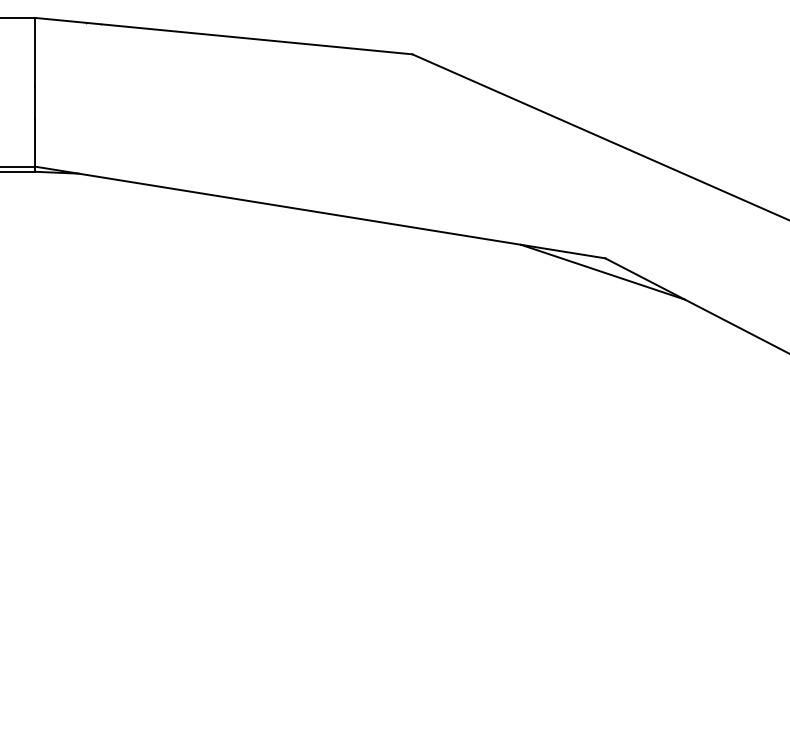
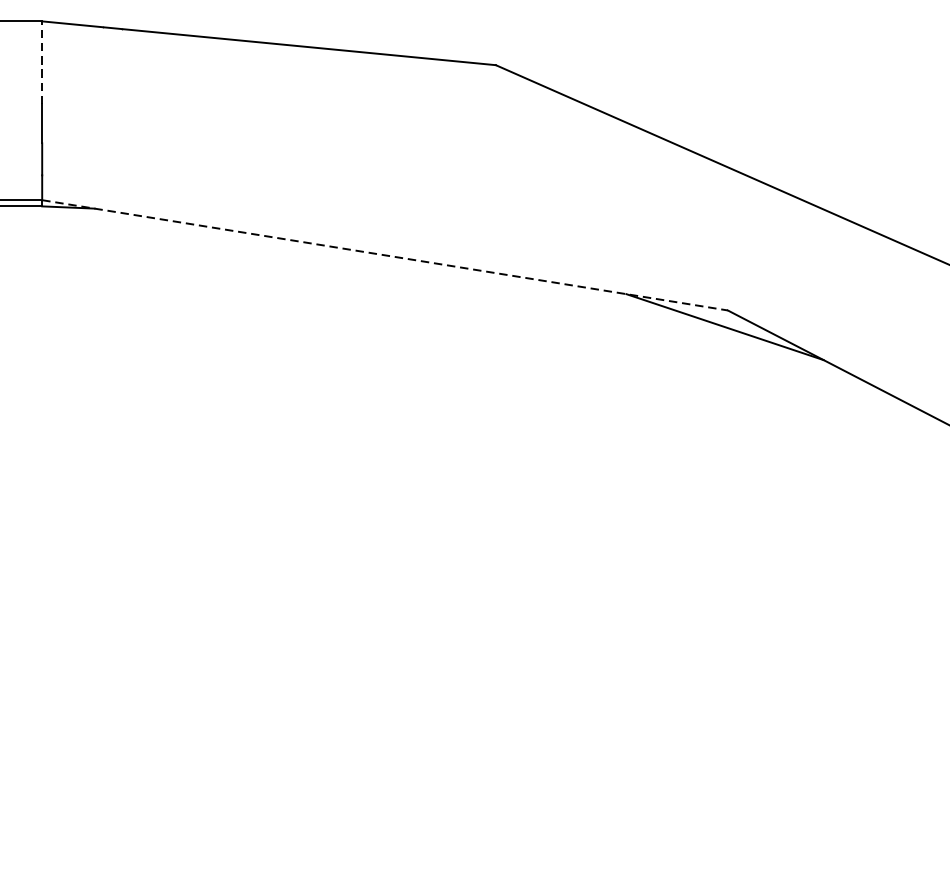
line: (35, 51) -> (42, 61), solid -> dashed
line: (320, 212) -> (385, 255), solid -> dashed

